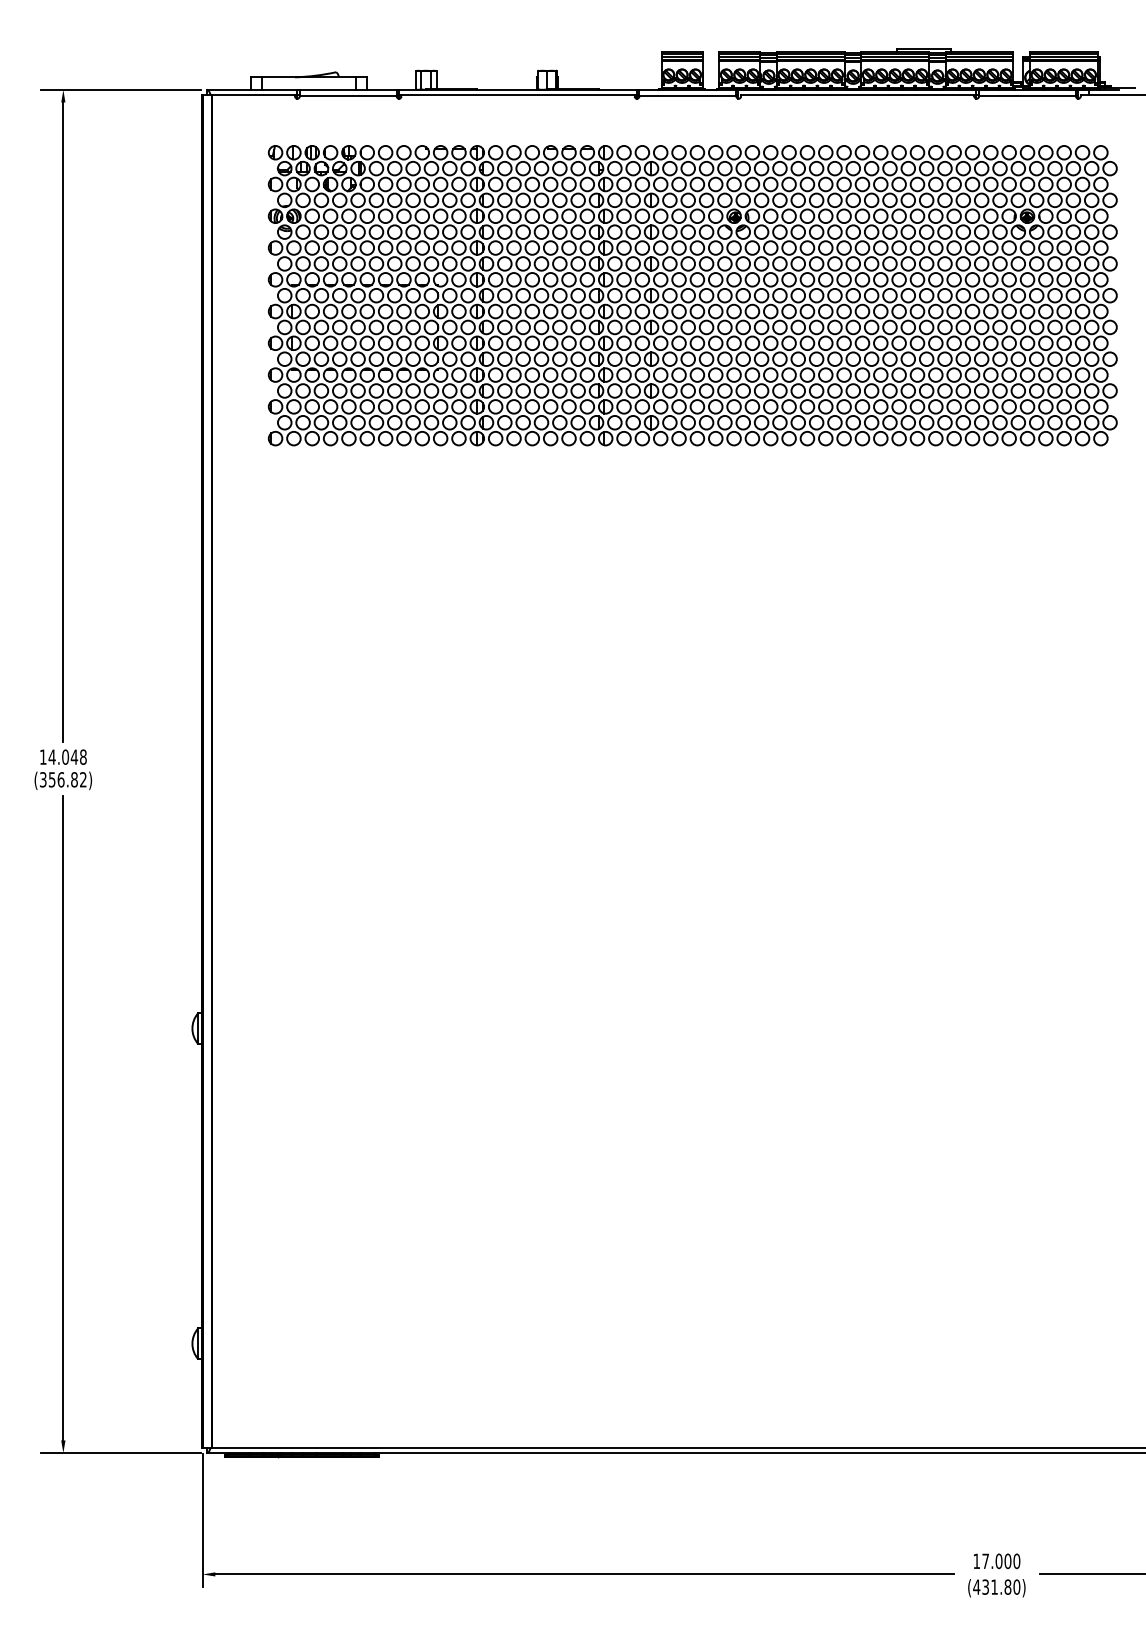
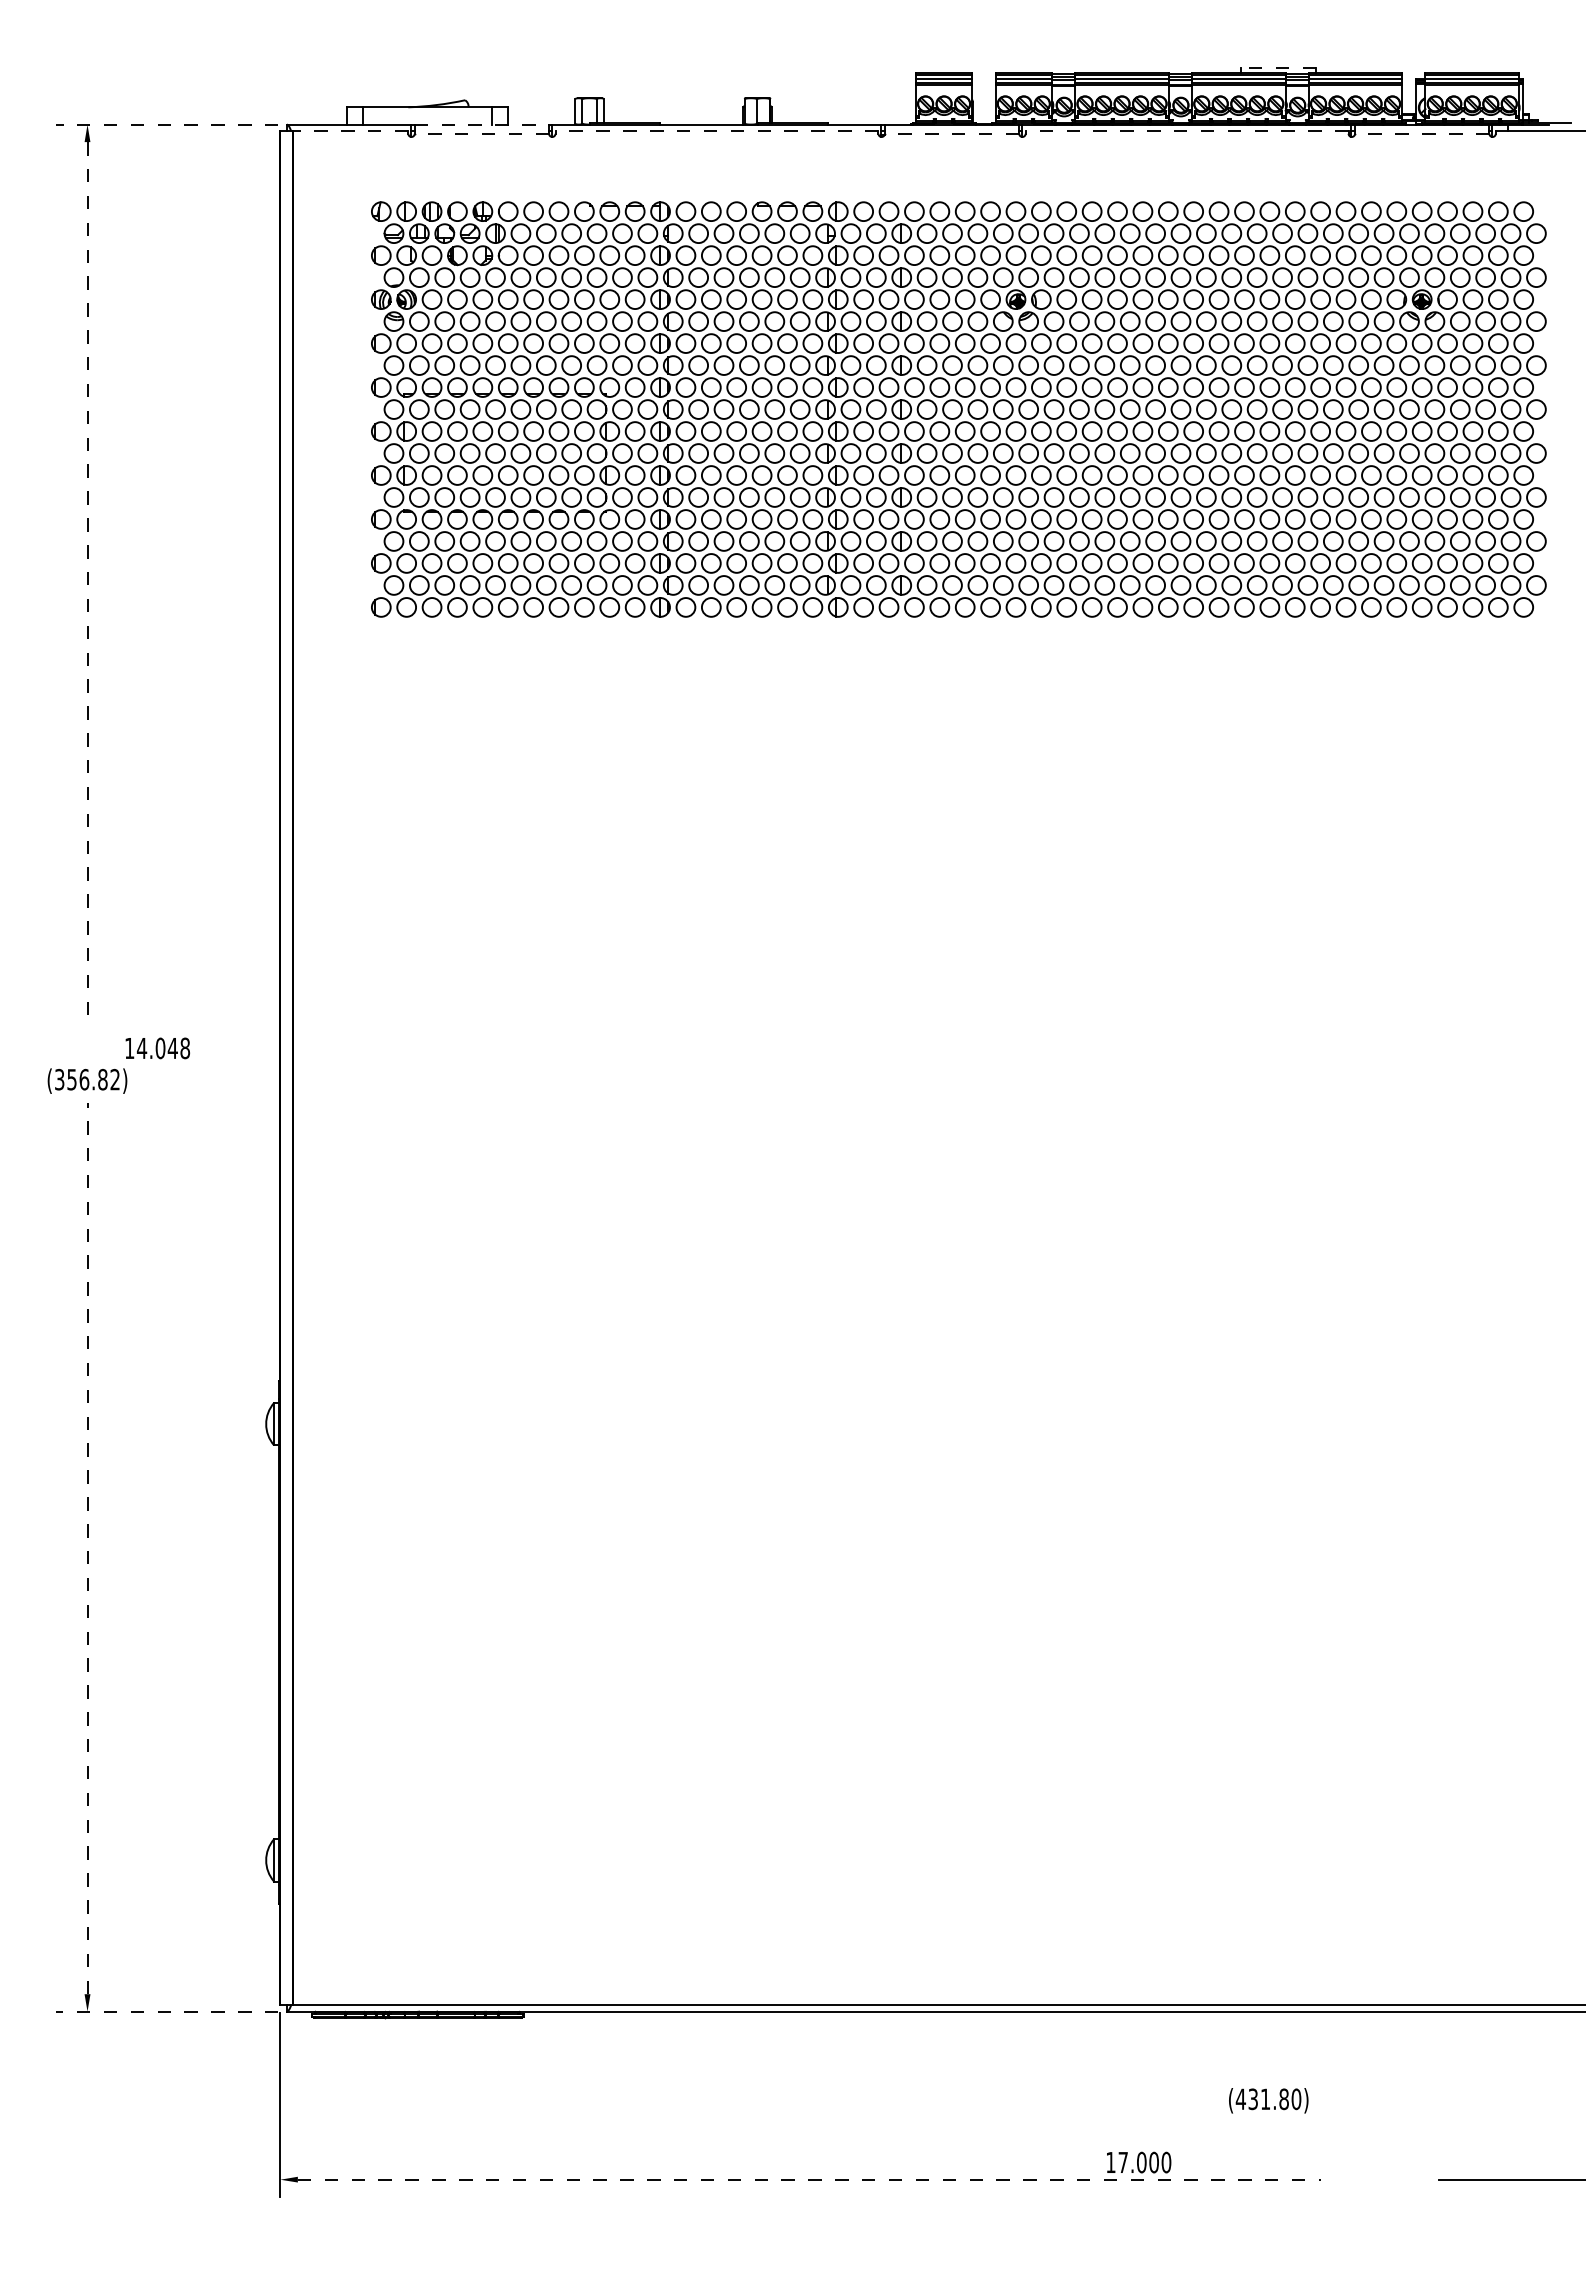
line: (923, 49) -> (1278, 68), solid -> dashed
line: (120, 89) -> (166, 124), solid -> dashed
line: (348, 89) -> (482, 124), solid -> dashed
line: (253, 94) -> (350, 131), solid -> dashed
line: (517, 94) -> (716, 131), solid -> dashed
line: (857, 94) -> (1186, 131), solid -> dashed
line: (347, 96) -> (481, 133), solid -> dashed
line: (687, 96) -> (951, 133), solid -> dashed
line: (1027, 96) -> (1421, 133), solid -> dashed
line: (63, 422) -> (87, 585), solid -> dashed
text: (63, 757) -> (157, 1048), moved
line: (63, 1118) -> (87, 1548), solid -> dashed
line: (120, 1452) -> (166, 2011), solid -> dashed
text: (997, 1561) -> (1139, 2162), moved
line: (584, 1574) -> (809, 2179), solid -> dashed
text: (996, 1588) -> (1268, 2100), moved

